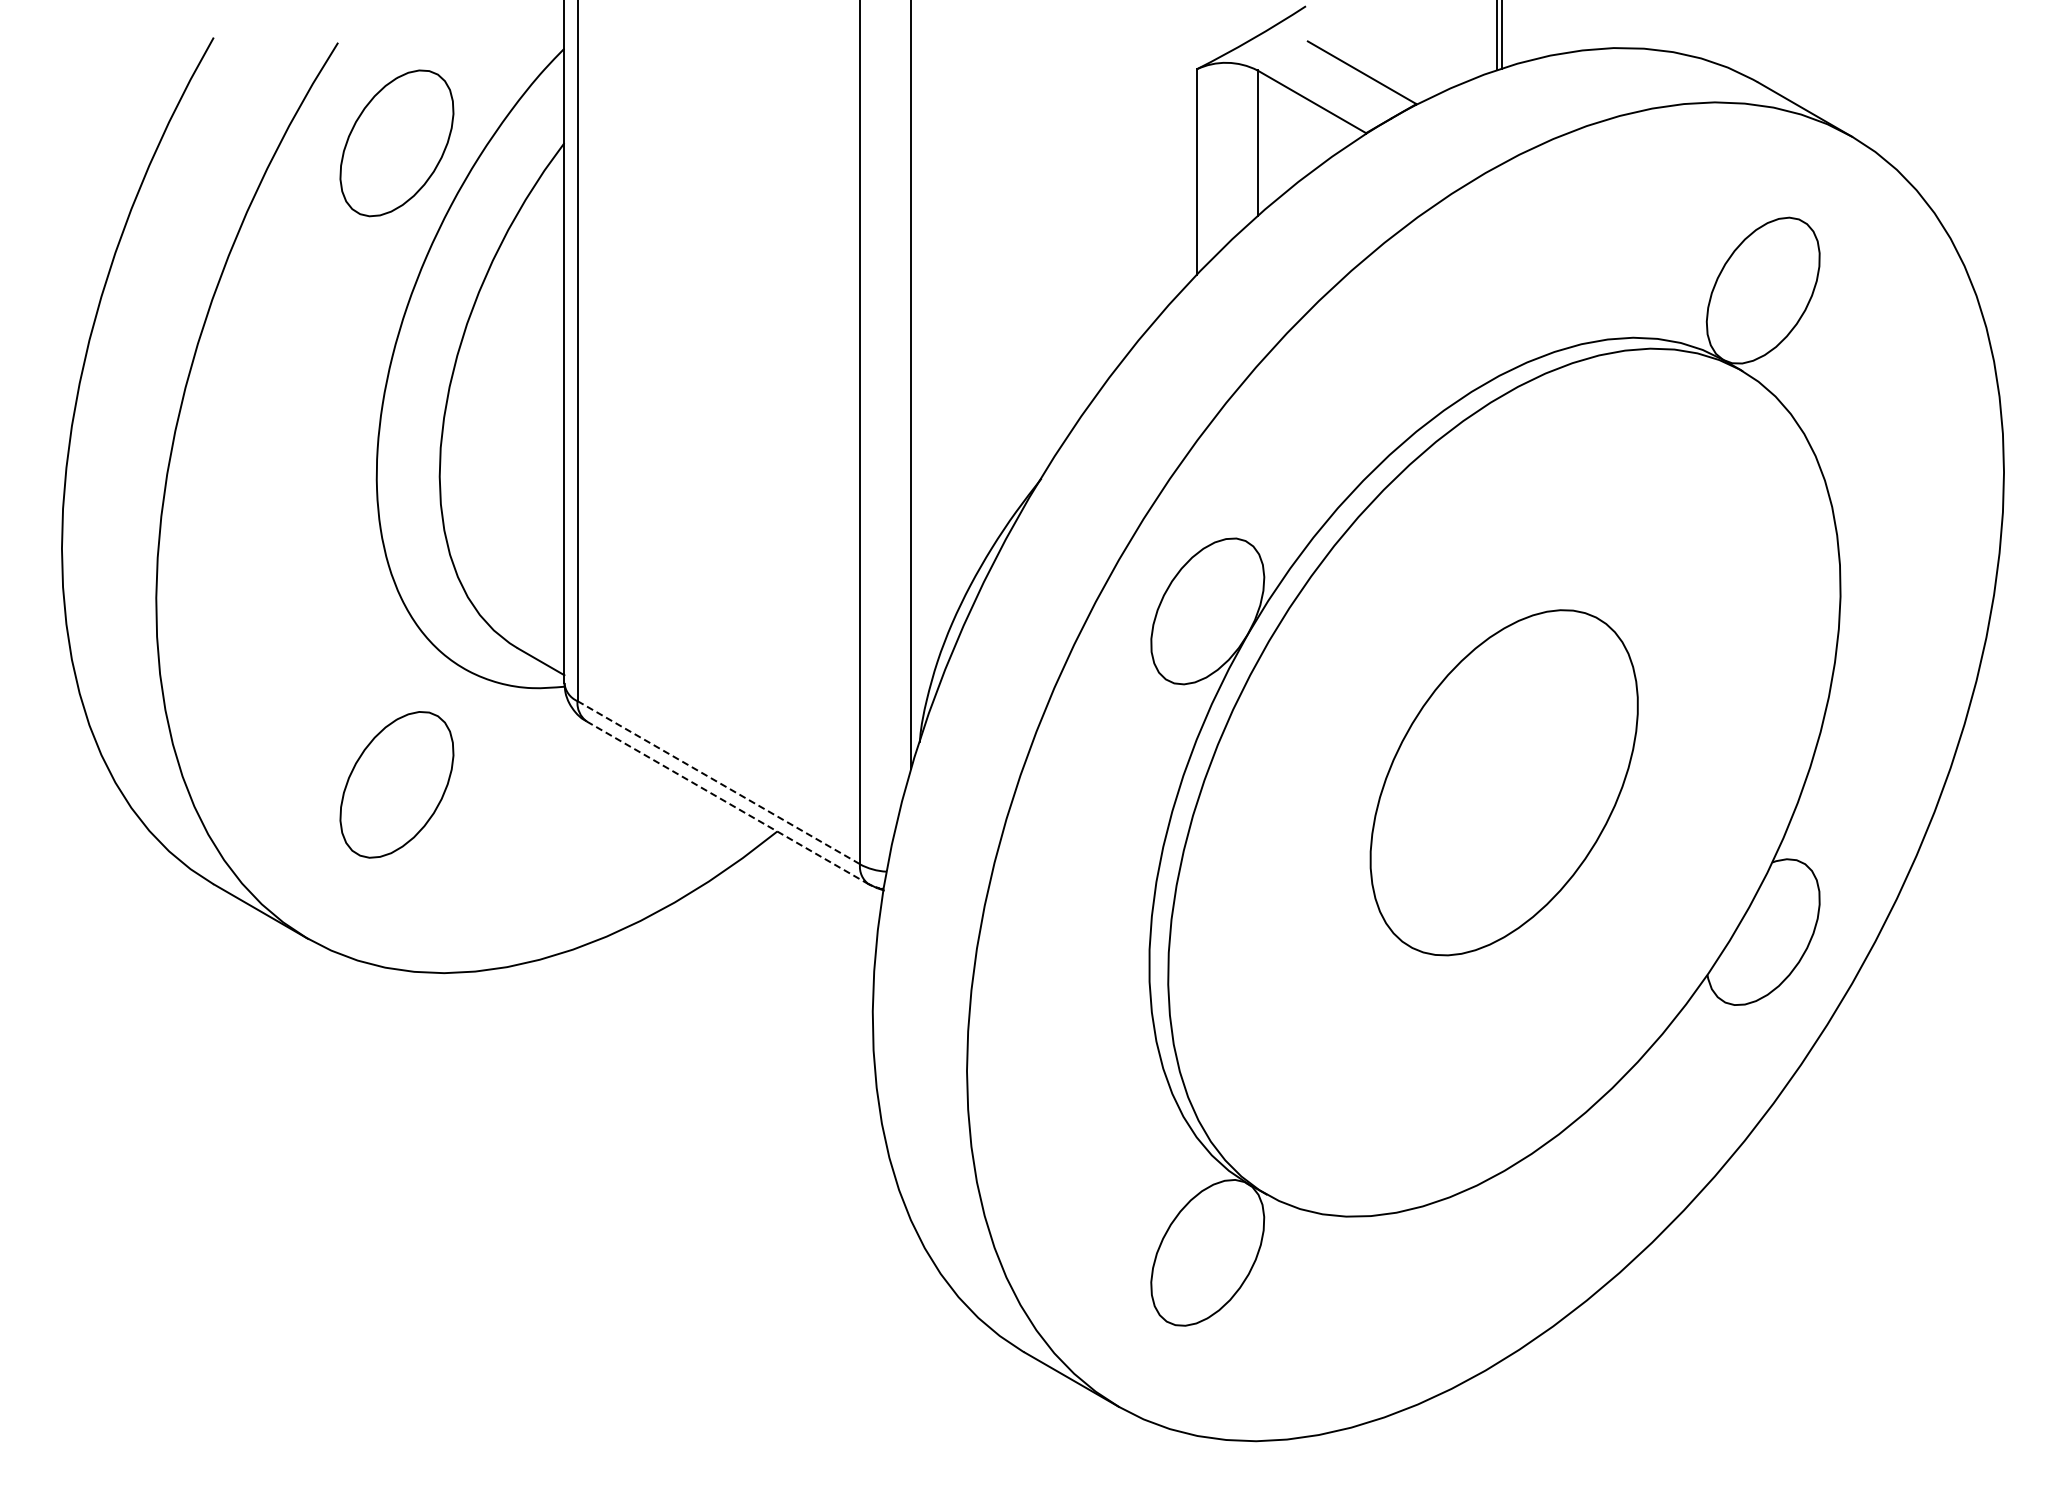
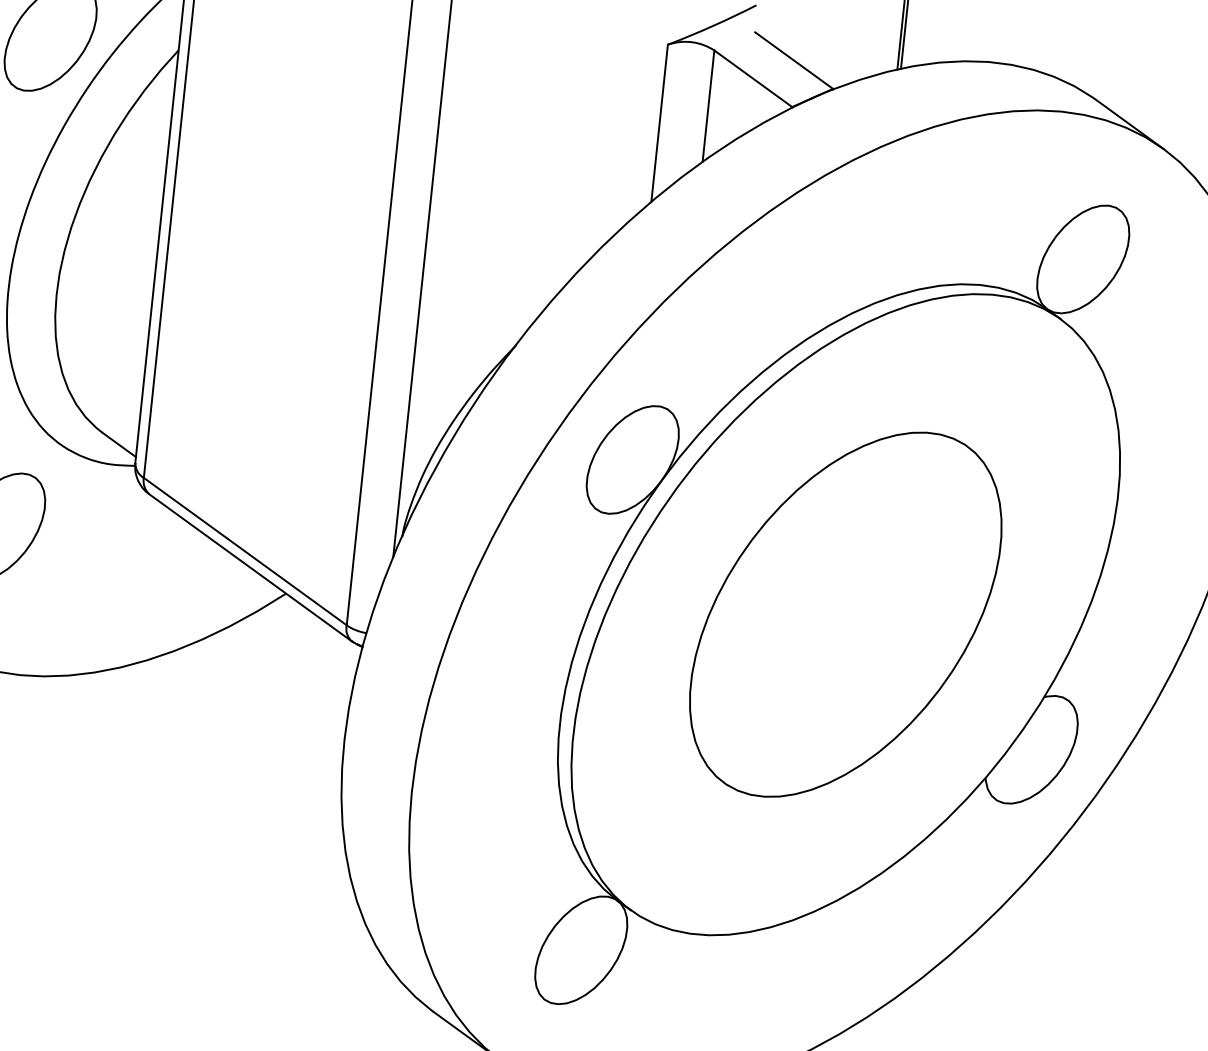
line: (719, 782) -> (245, 551), dashed -> solid
part: (1503, 782) -> (845, 614), size x1.43
line: (728, 803) -> (251, 568), dashed -> solid

